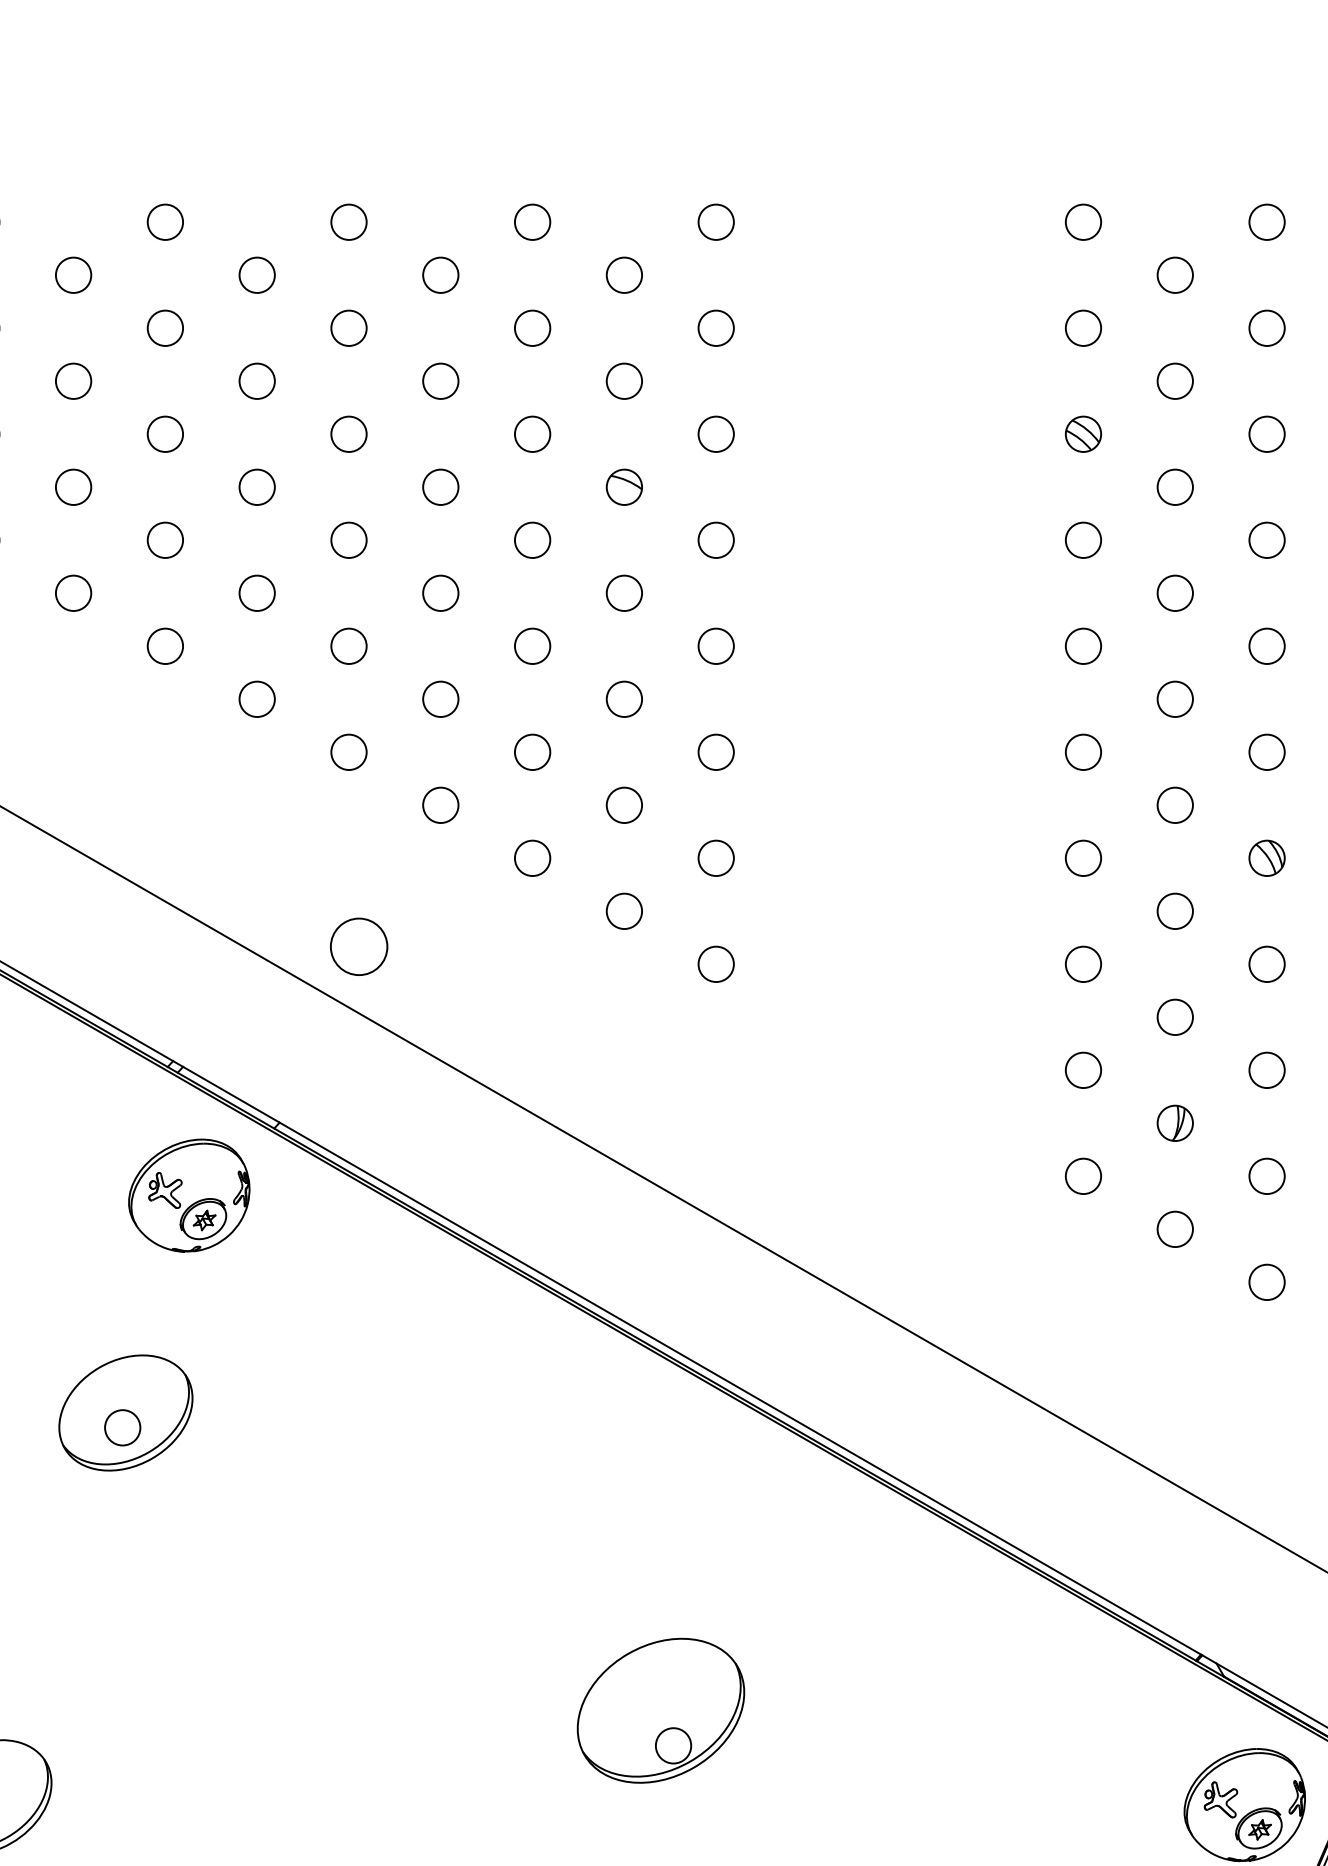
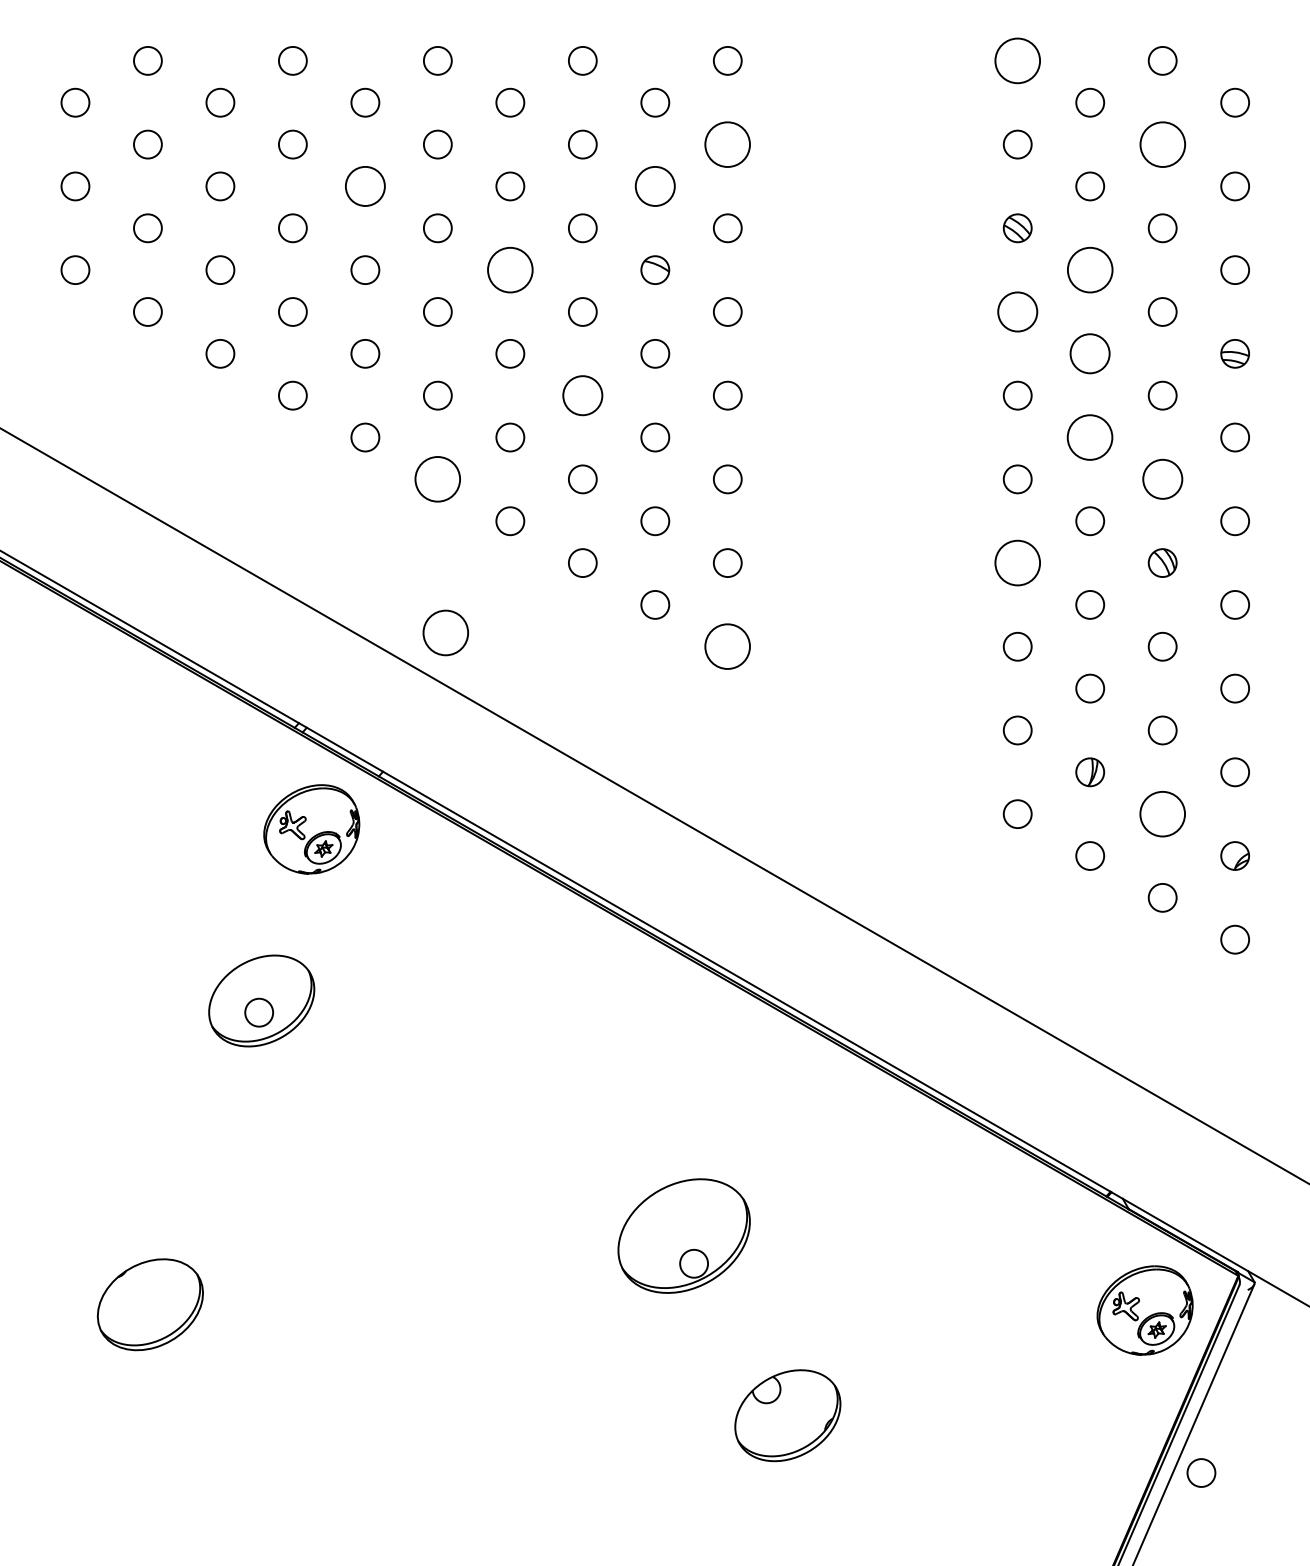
circle: (1083, 221) -> (1017, 60), size x1.6
circle: (715, 328) -> (727, 144), size x1.6
circle: (1266, 328) -> (1162, 144), size x1.6
circle: (257, 381) -> (365, 186), size x1.4
circle: (624, 381) -> (655, 186), size x1.4
circle: (441, 487) -> (510, 270), size x1.6
circle: (1175, 487) -> (1090, 270), size x1.6
circle: (1083, 539) -> (1017, 311), size x1.4
circle: (1175, 592) -> (1090, 353), size x1.4
circle: (532, 646) -> (582, 395), size x1.4
circle: (1175, 699) -> (1090, 437), size x1.6
circle: (348, 752) -> (437, 479), size x1.6
circle: (1266, 752) -> (1162, 479), size x1.4
circle: (1083, 858) -> (1017, 563), size x1.6
circle: (715, 963) -> (727, 646), size x1.6
circle: (1266, 1176) -> (1162, 814), size x1.6

